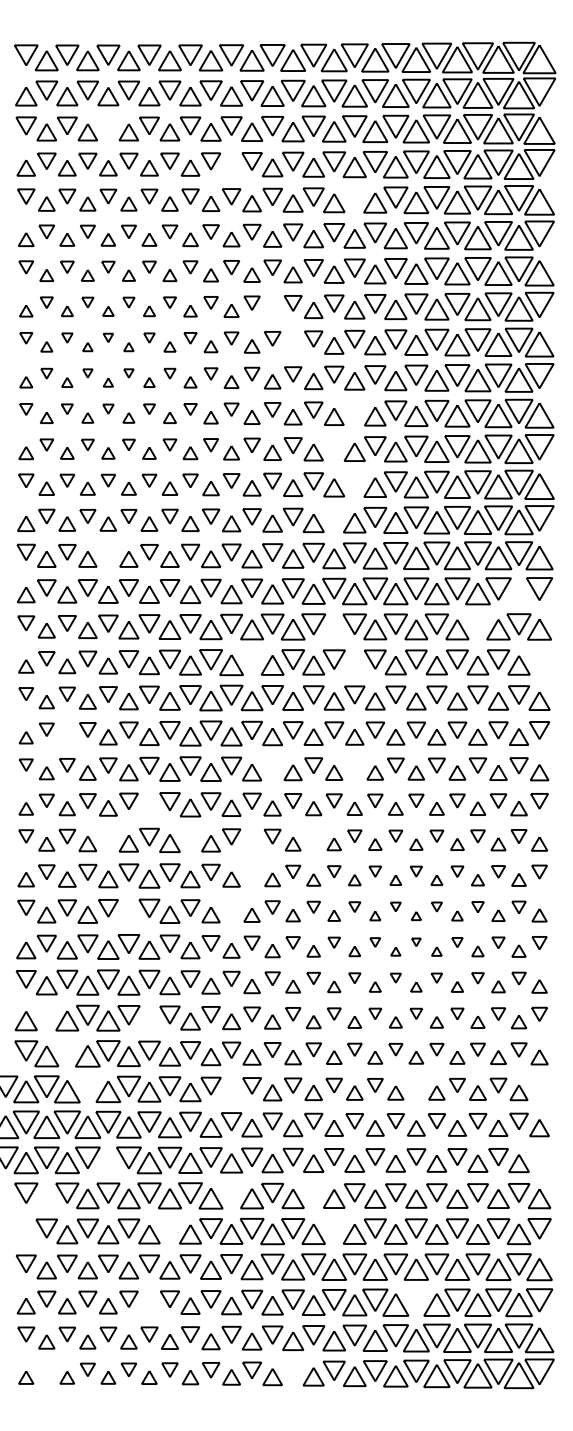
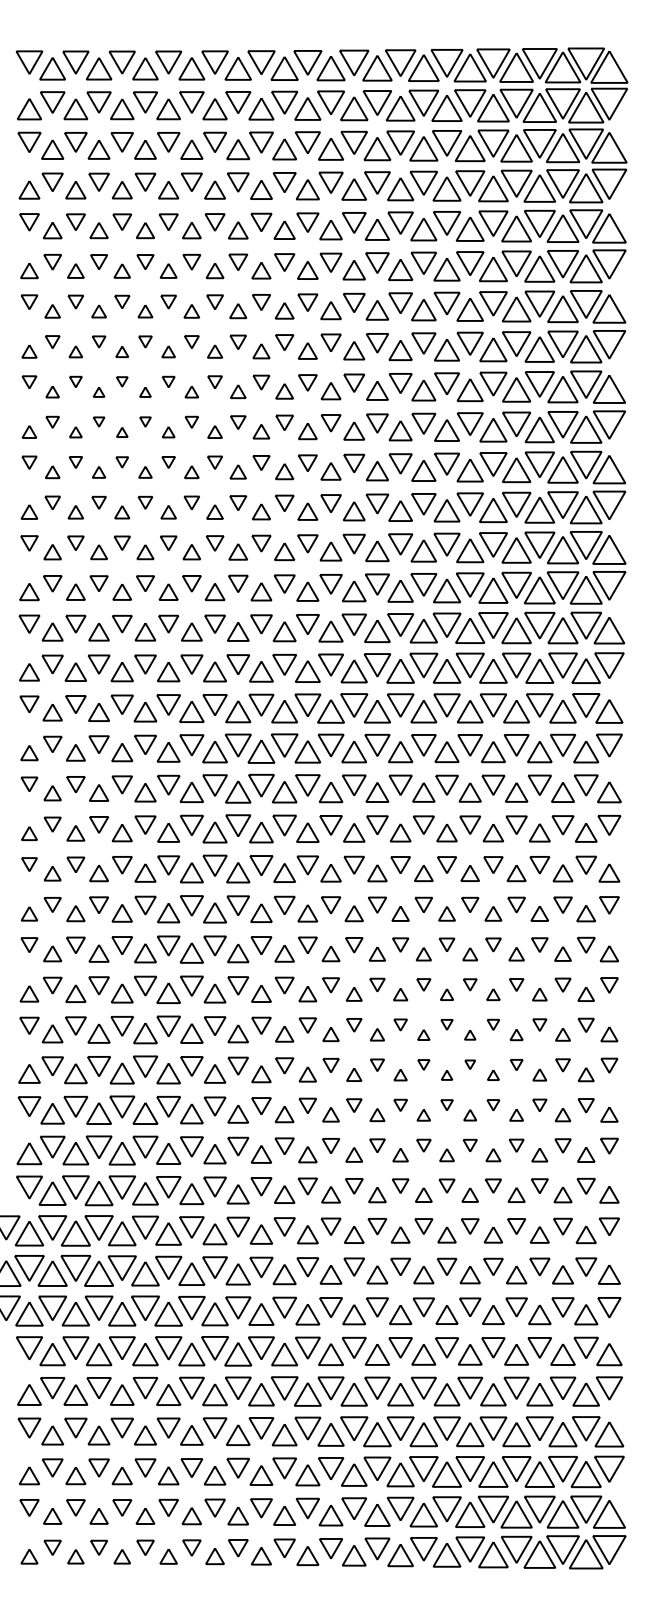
part: (107, 126) -> (121, 142), added
part: (231, 167) -> (261, 189), added
part: (354, 196) -> (400, 222), added
part: (272, 310) -> (307, 350), added
part: (292, 346) -> (330, 391), added
part: (354, 410) -> (400, 463), added
part: (334, 445) -> (377, 503), added
part: (354, 481) -> (400, 544), added
part: (334, 517) -> (377, 584), added
part: (108, 551) -> (122, 623), added
part: (518, 593) -> (585, 670), added
part: (477, 624) -> (539, 705), added
part: (333, 629) -> (376, 711), added
part: (251, 659) -> (284, 745), added
part: (539, 659) -> (609, 745), added
part: (354, 665) -> (400, 752), added
part: (66, 737) -> (75, 833), added
part: (272, 765) -> (307, 865), added
part: (354, 765) -> (400, 864), added
part: (149, 808) -> (168, 913), added
part: (107, 836) -> (121, 945), added
part: (190, 836) -> (214, 945), added
part: (313, 836) -> (354, 945), added
part: (251, 843) -> (284, 953), added
part: (251, 872) -> (284, 985), added
part: (231, 907) -> (261, 1025), added
part: (128, 914) -> (145, 1033), added
part: (46, 1014) -> (52, 1146), added
part: (149, 1020) -> (168, 1153), added
part: (66, 1050) -> (75, 1187), added
part: (416, 1085) -> (470, 1226), added
part: (539, 1085) -> (609, 1226), added
part: (87, 1086) -> (98, 1227), added
part: (231, 1092) -> (261, 1234), added
part: (539, 1157) -> (609, 1307), added
part: (108, 1163) -> (122, 1314), added
part: (231, 1192) -> (261, 1347), added
part: (313, 1192) -> (353, 1347), added
part: (46, 1198) -> (52, 1354), added
part: (169, 1227) -> (191, 1387), added
part: (334, 1227) -> (377, 1387), added
part: (26, 1234) -> (29, 1394), added
part: (415, 1299) -> (469, 1468), added
part: (149, 1305) -> (168, 1475), added
part: (46, 1369) -> (52, 1547), added
part: (292, 1370) -> (330, 1548), added

